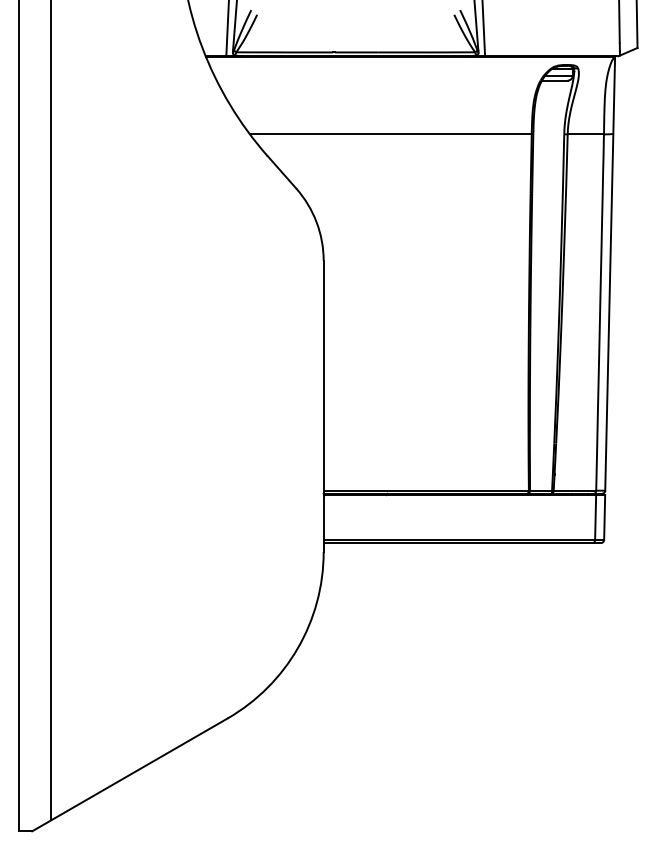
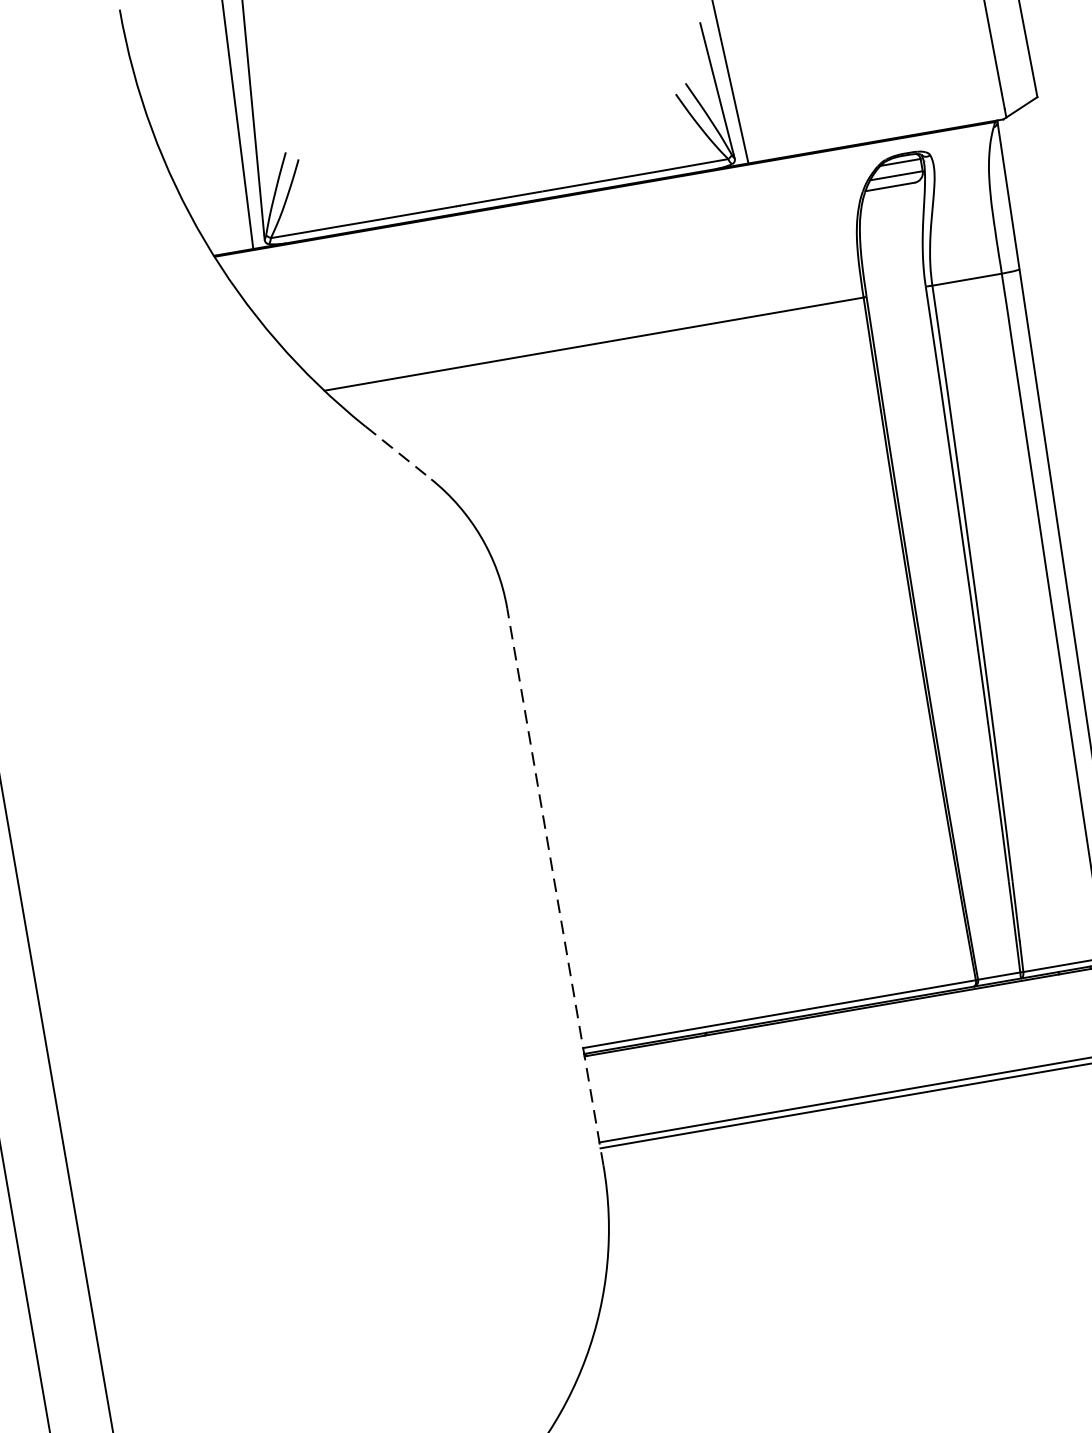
line: (282, 172) -> (399, 452), solid -> dashed
line: (323, 406) -> (555, 887), solid -> dashed

